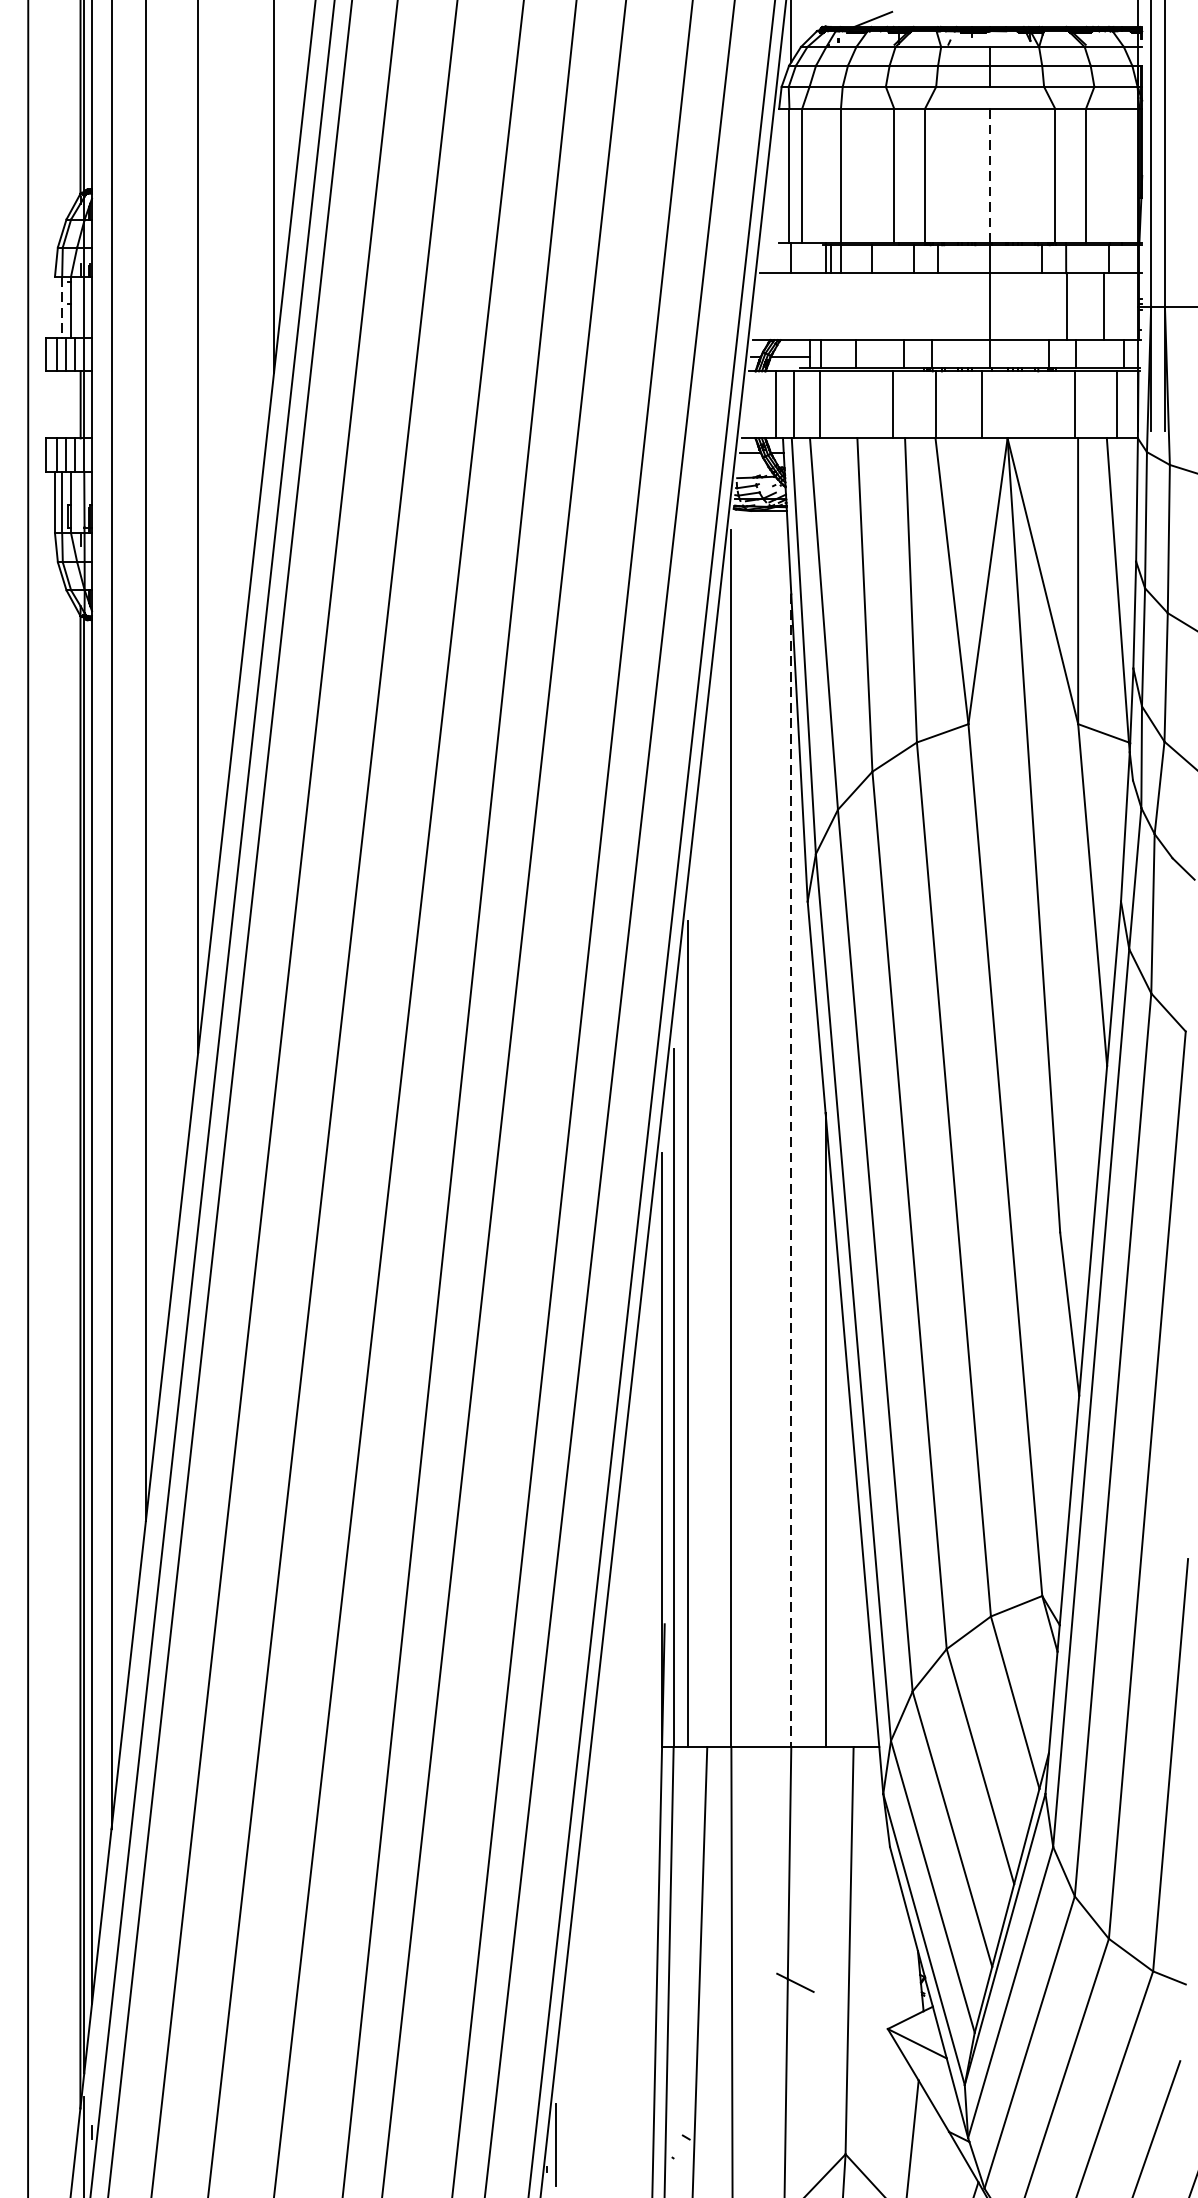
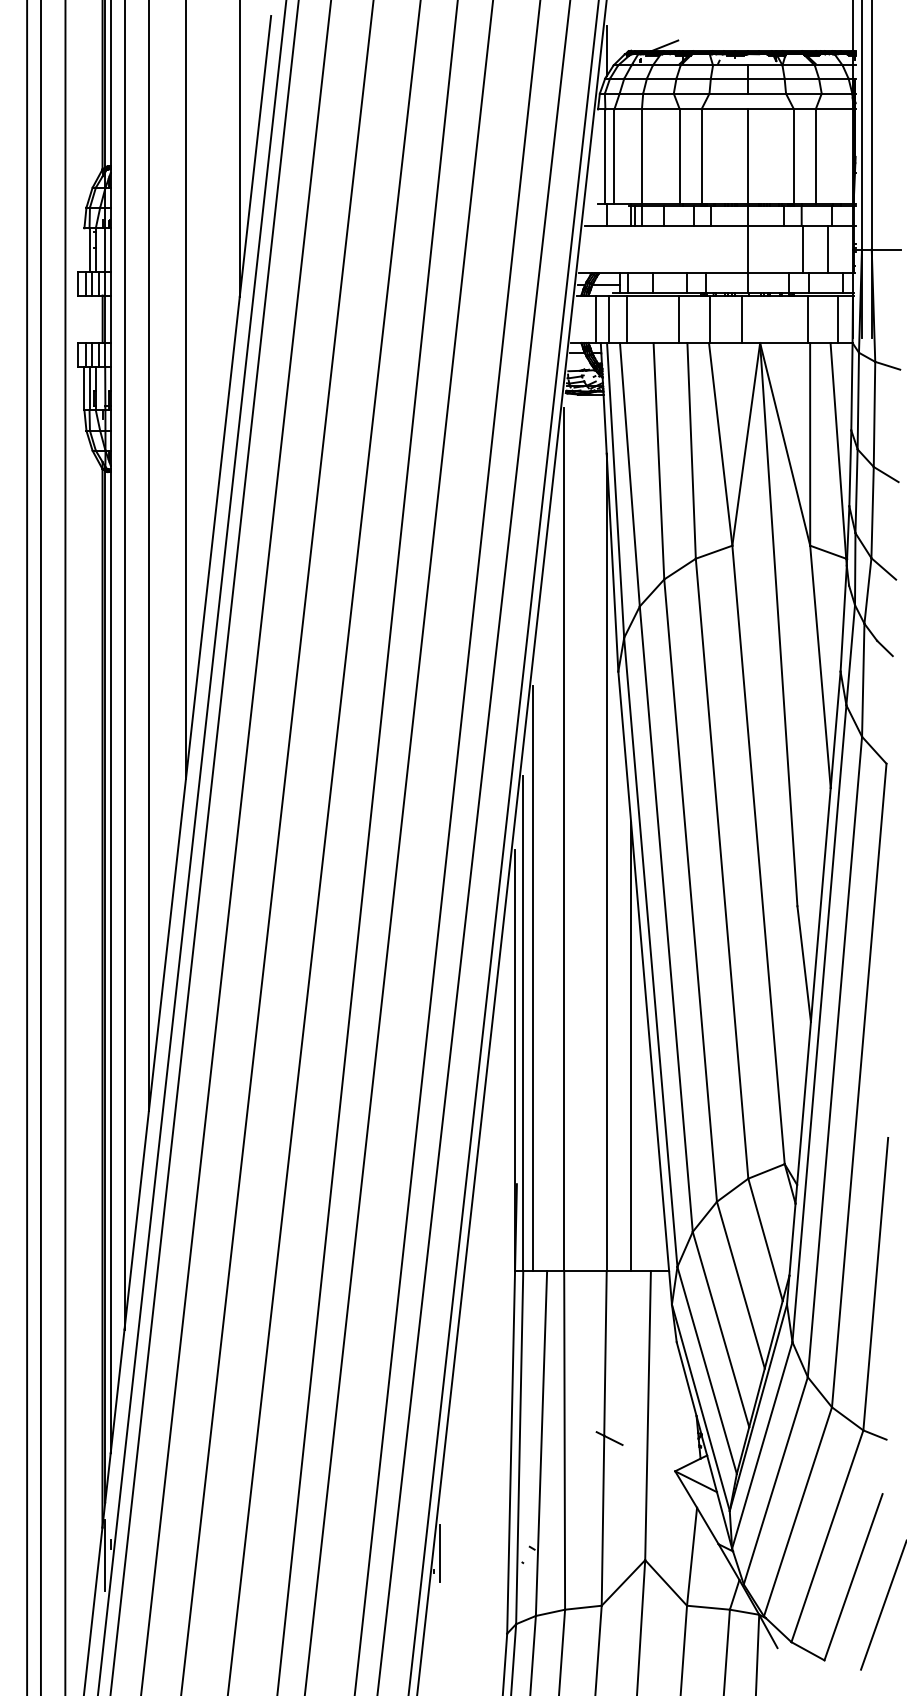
line: (989, 175) -> (747, 156), dashed -> solid
line: (62, 307) -> (89, 250), dashed -> solid
line: (791, 1170) -> (606, 862), dashed -> solid

